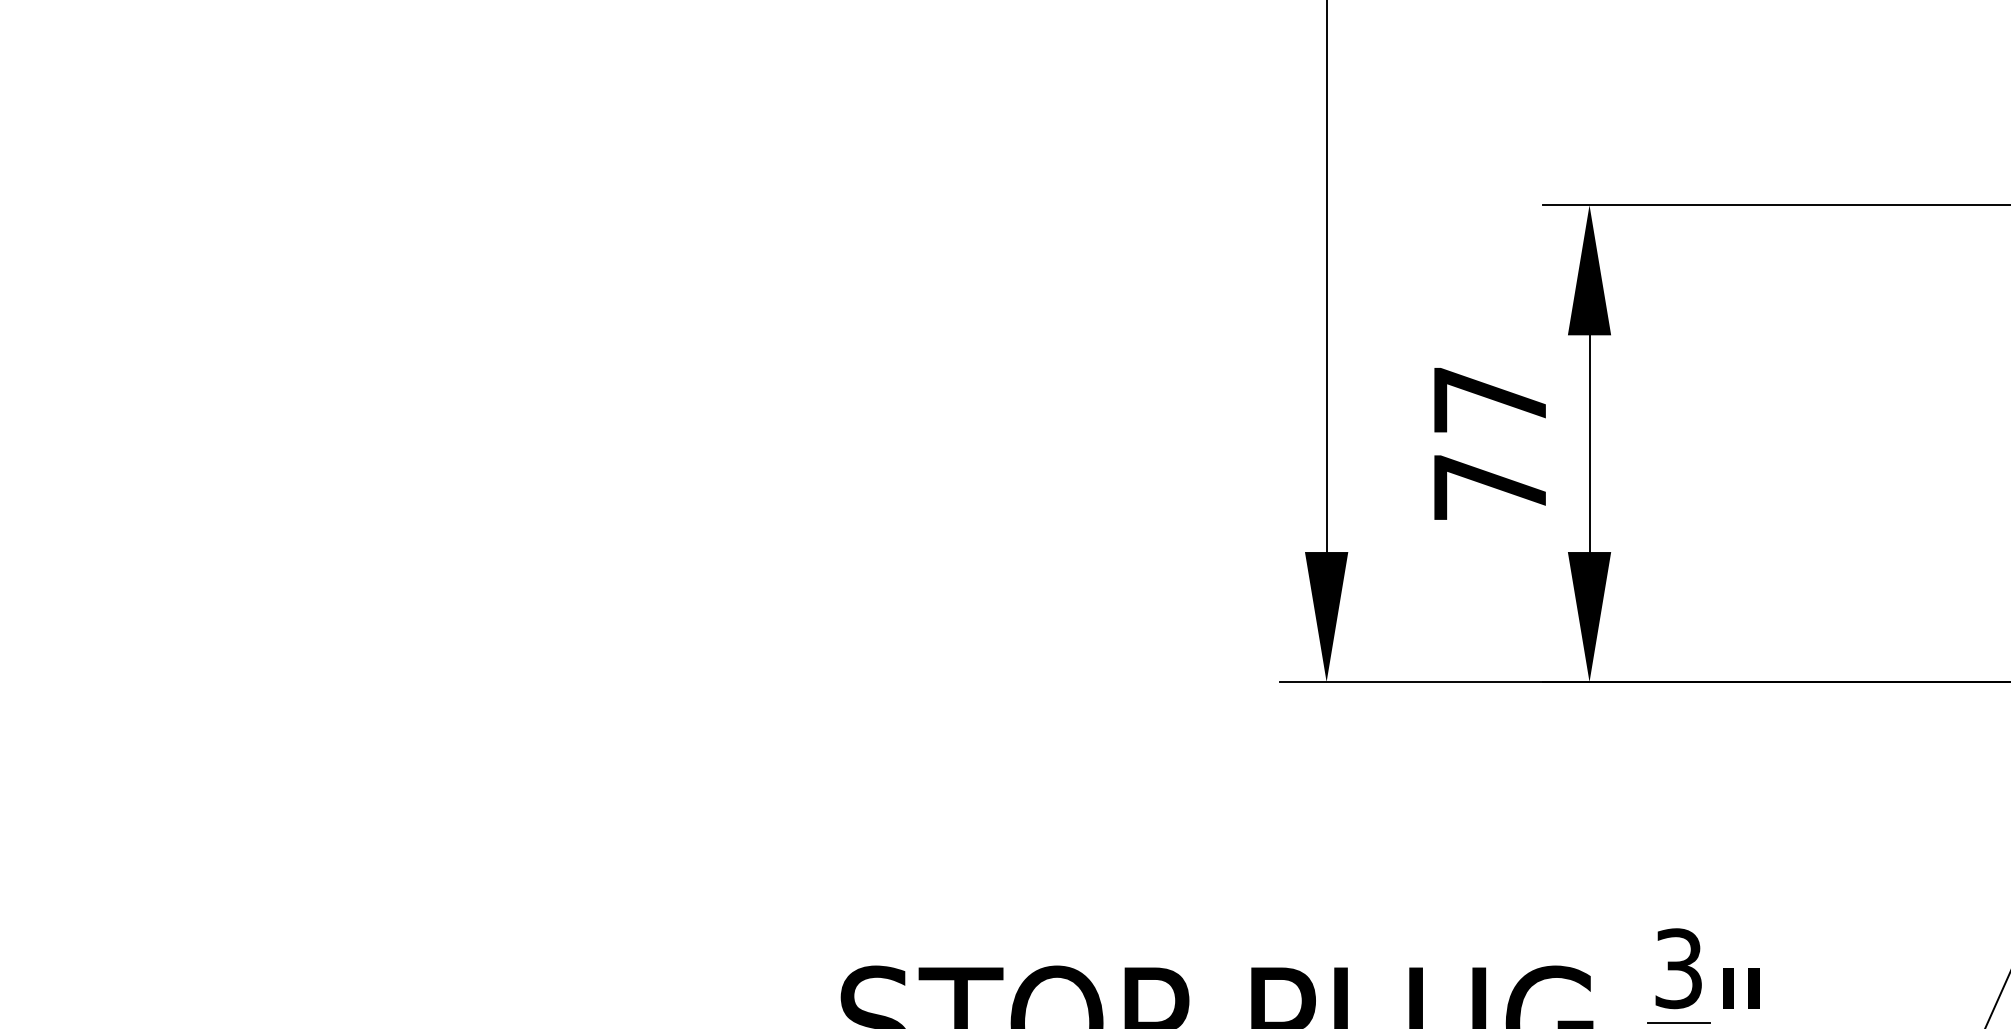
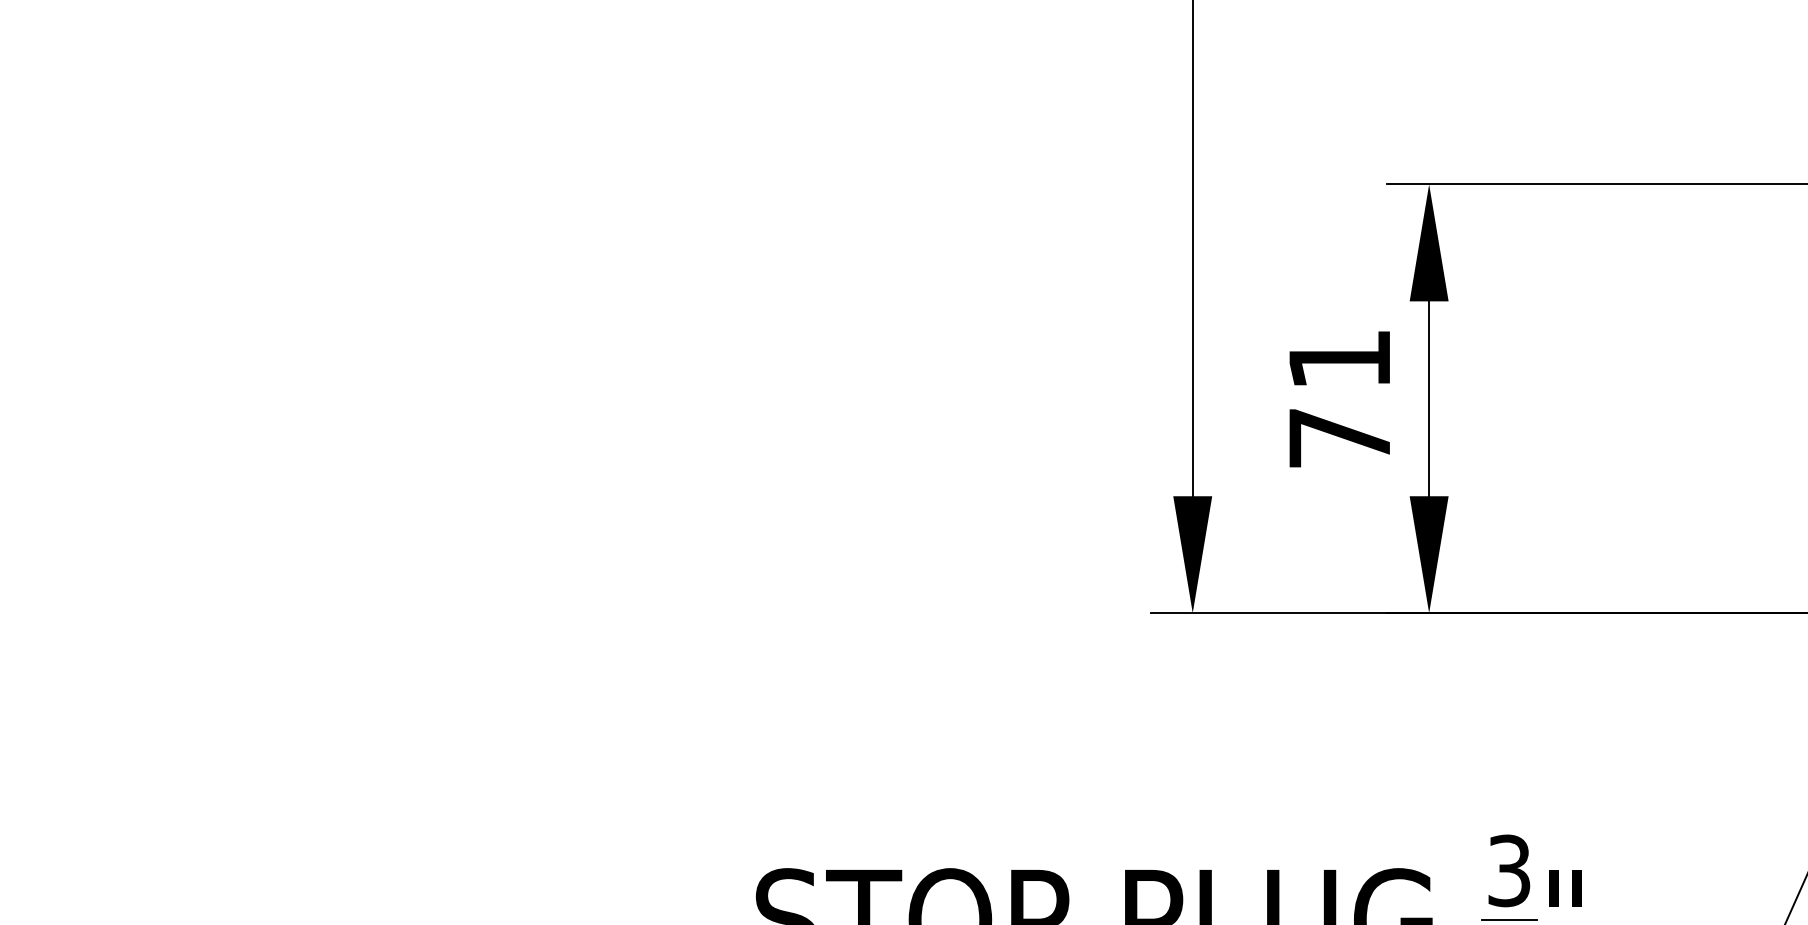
text: (1489, 399) -> (1339, 359), 77 -> 71

